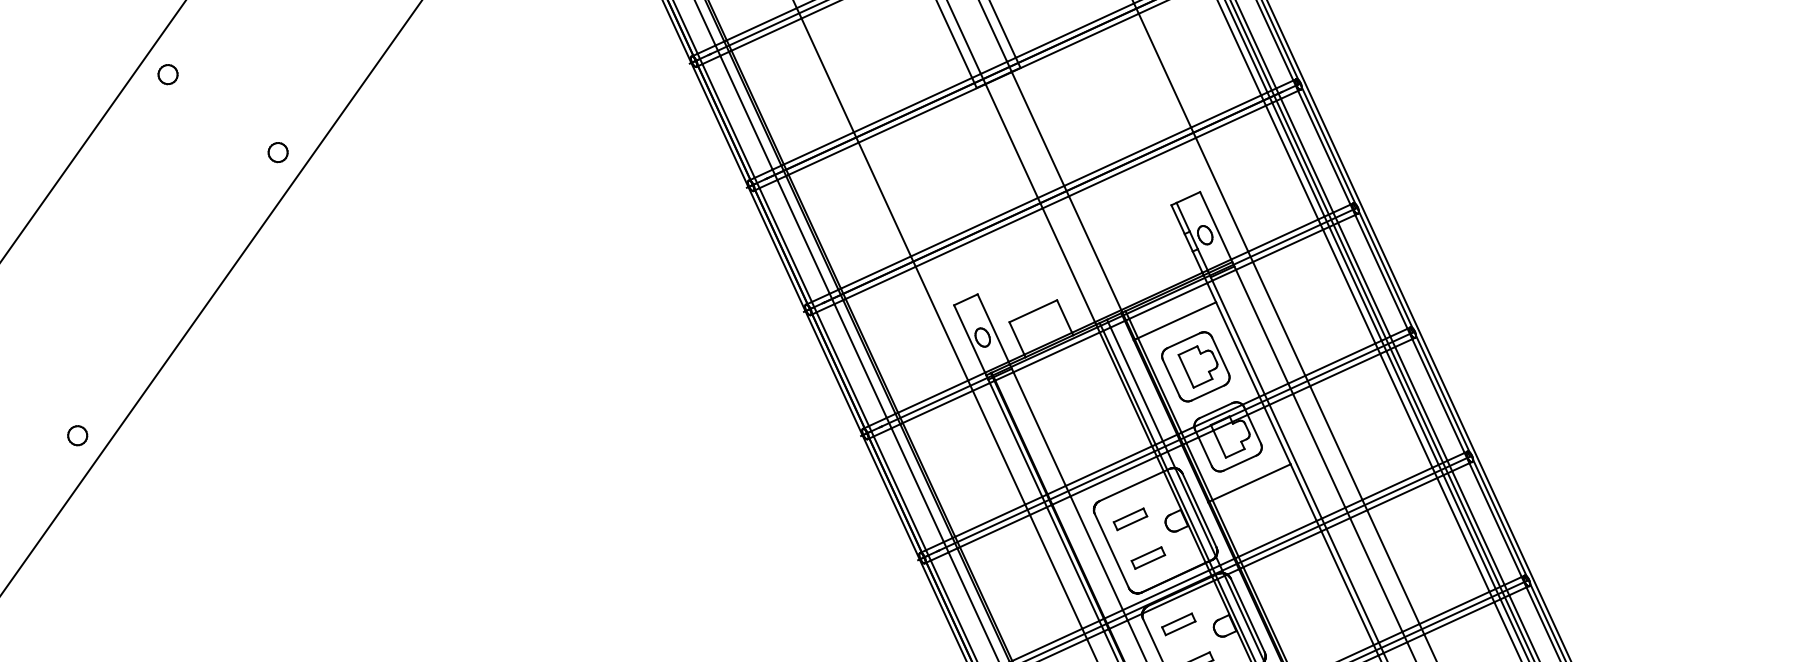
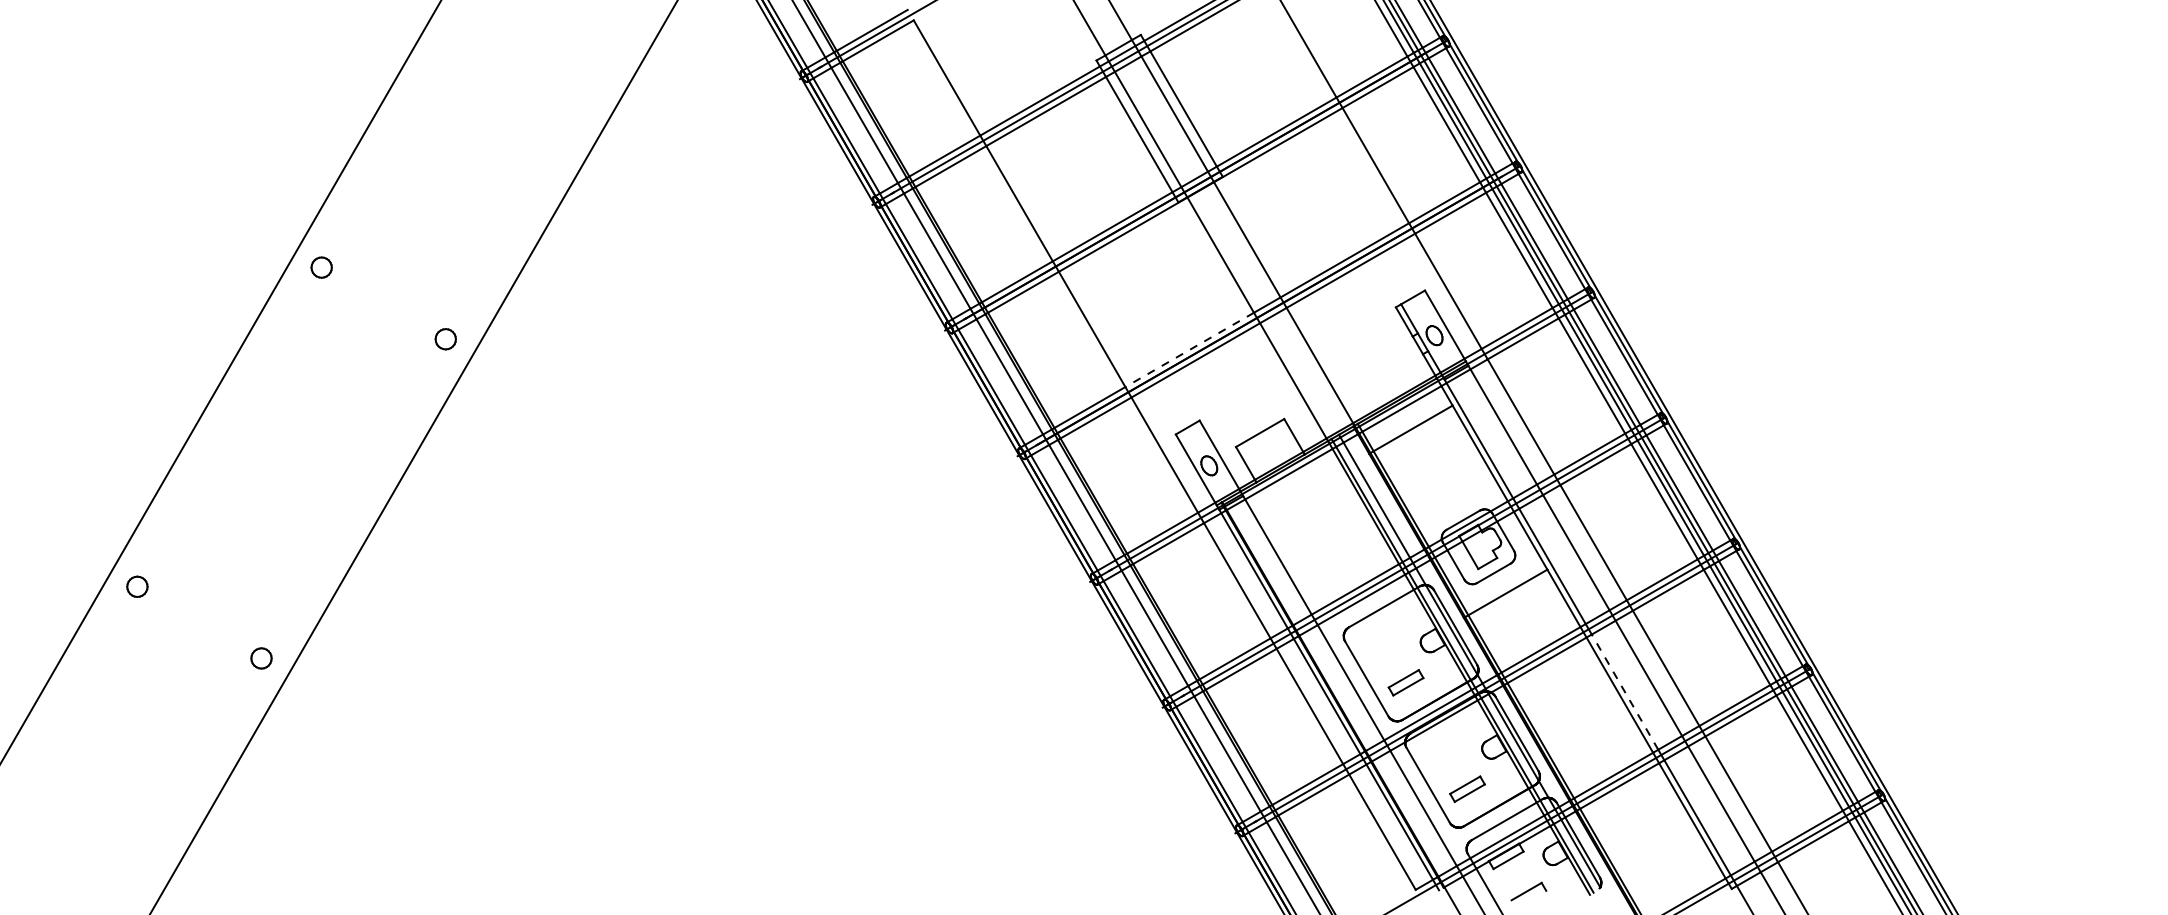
line: (974, 227) -> (1189, 350), solid -> dashed
part: (1195, 366) -> (1437, 475), removed
part: (1130, 519) -> (1383, 643), removed
line: (1353, 586) -> (1625, 692), solid -> dashed
part: (1178, 623) -> (1444, 749), removed

